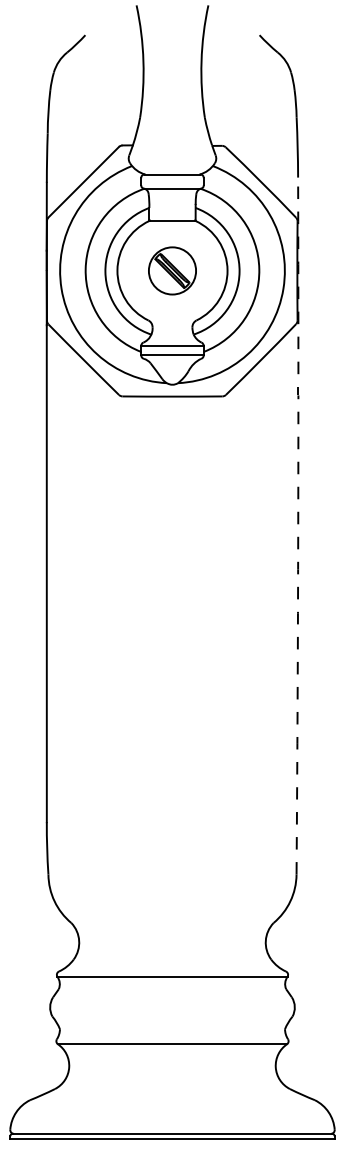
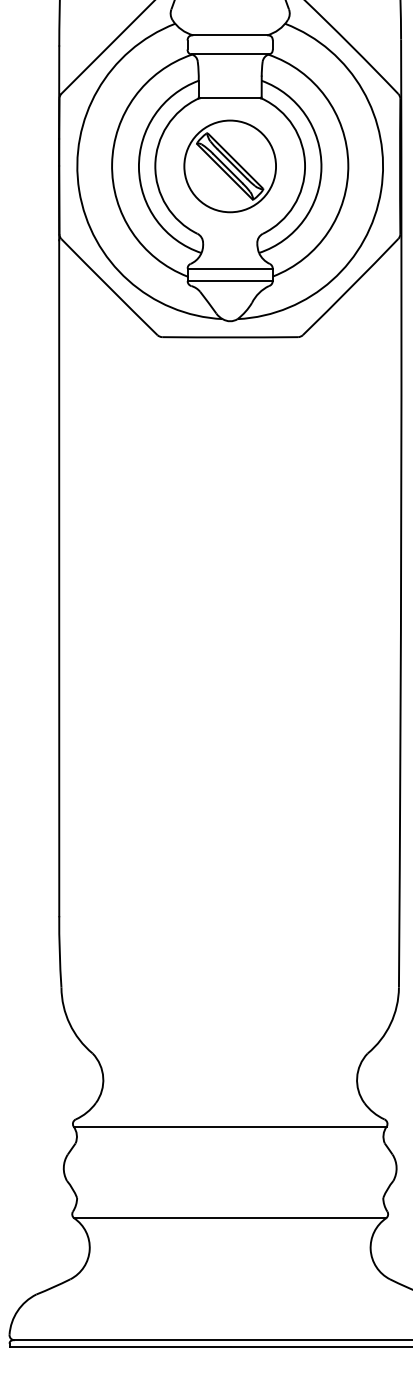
part: (172, 270) -> (230, 165), size x1.43
arc: (298, 526) -> (401, 514), dashed -> solid

